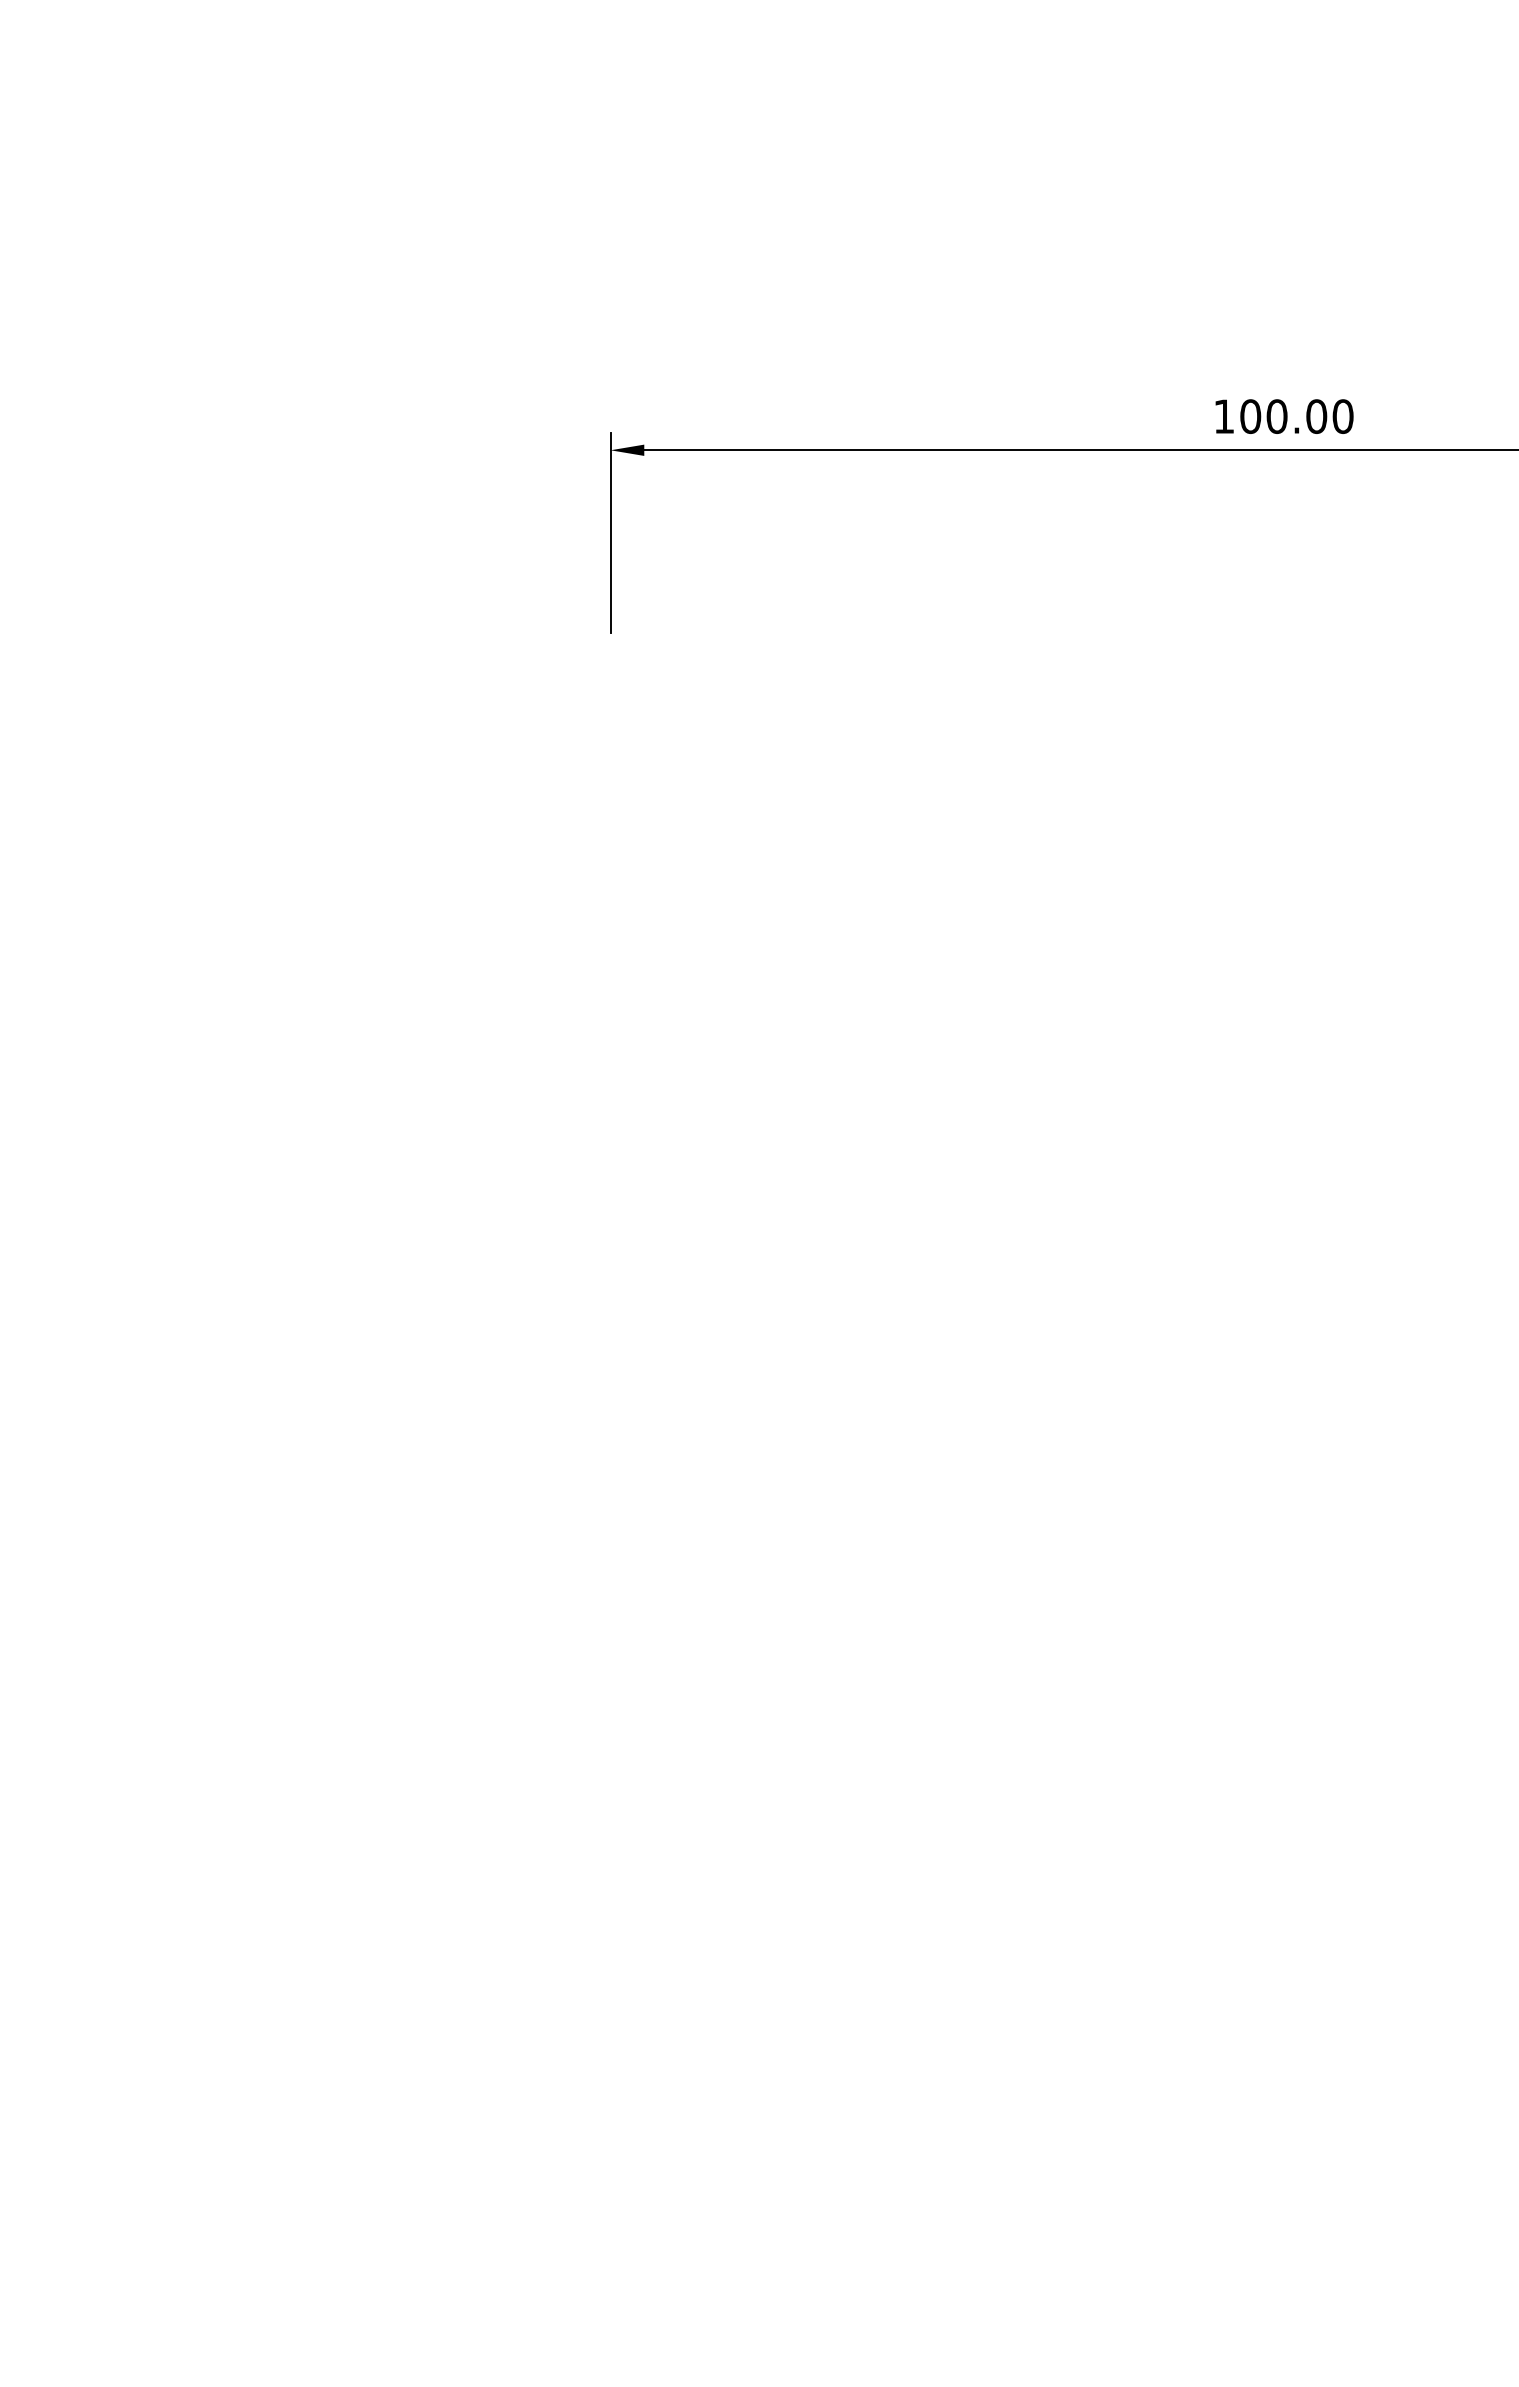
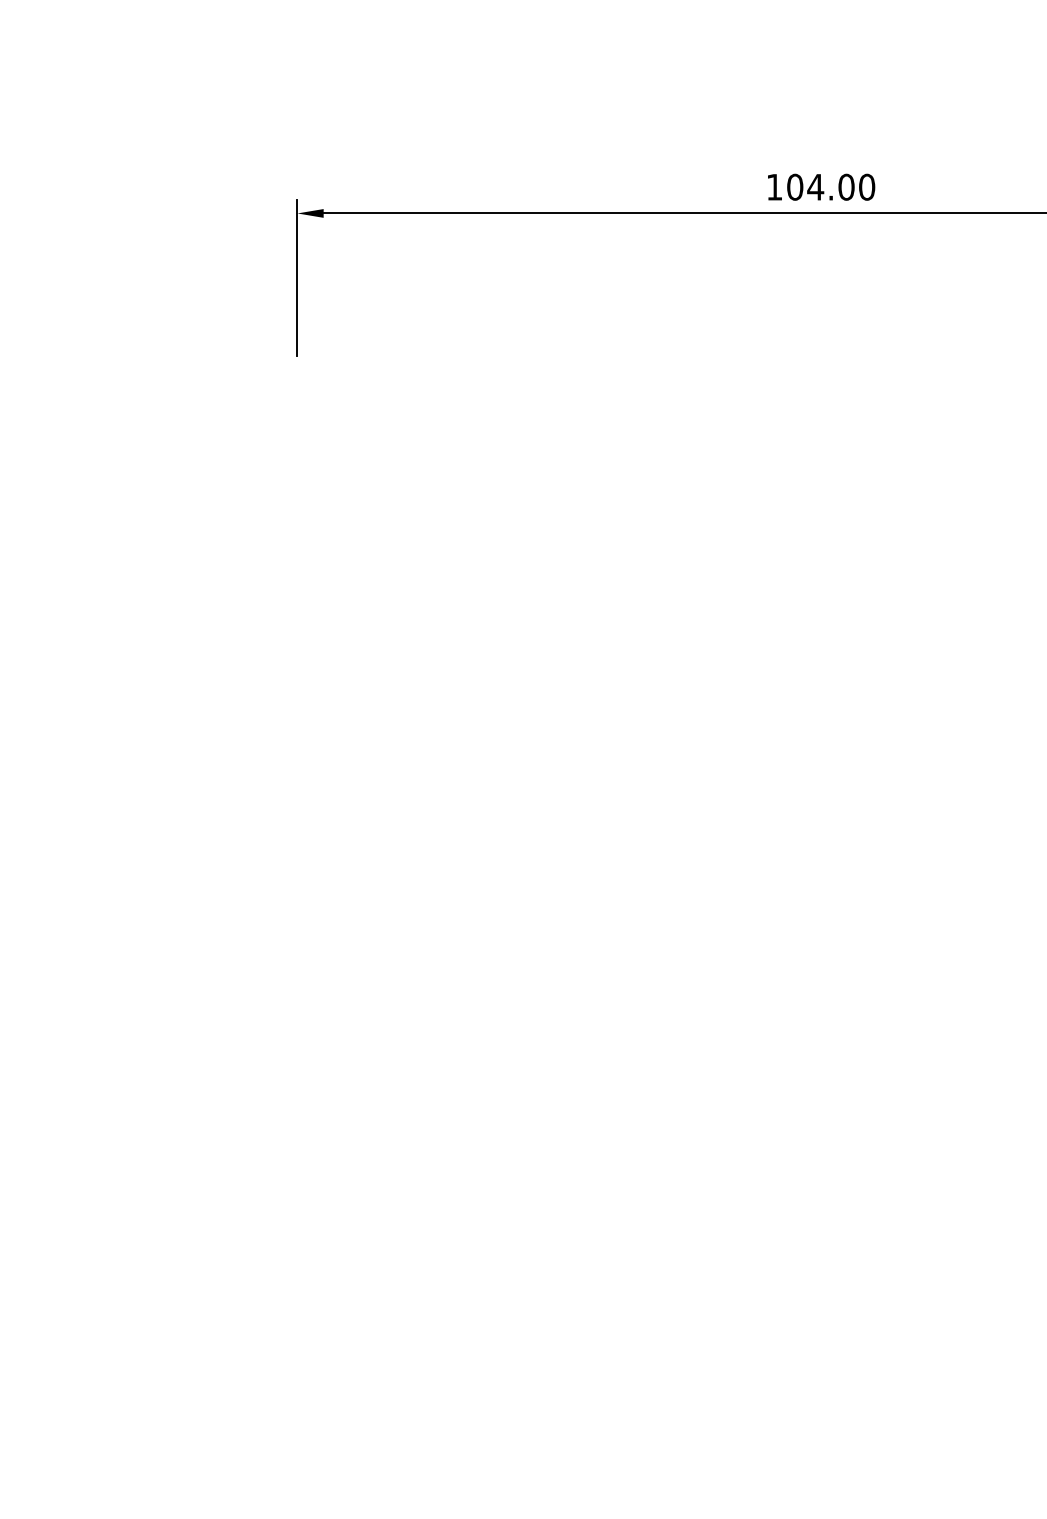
text: (1276, 416) -> (815, 187), 100.00 -> 104.00

